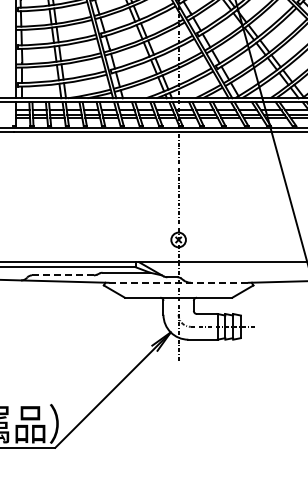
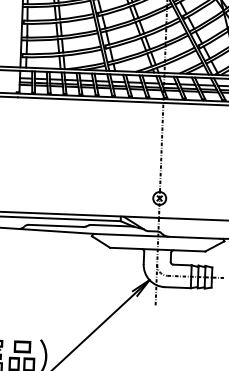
line: (62, 275) -> (55, 226), dashed -> solid
line: (179, 282) -> (159, 236), dashed -> solid

